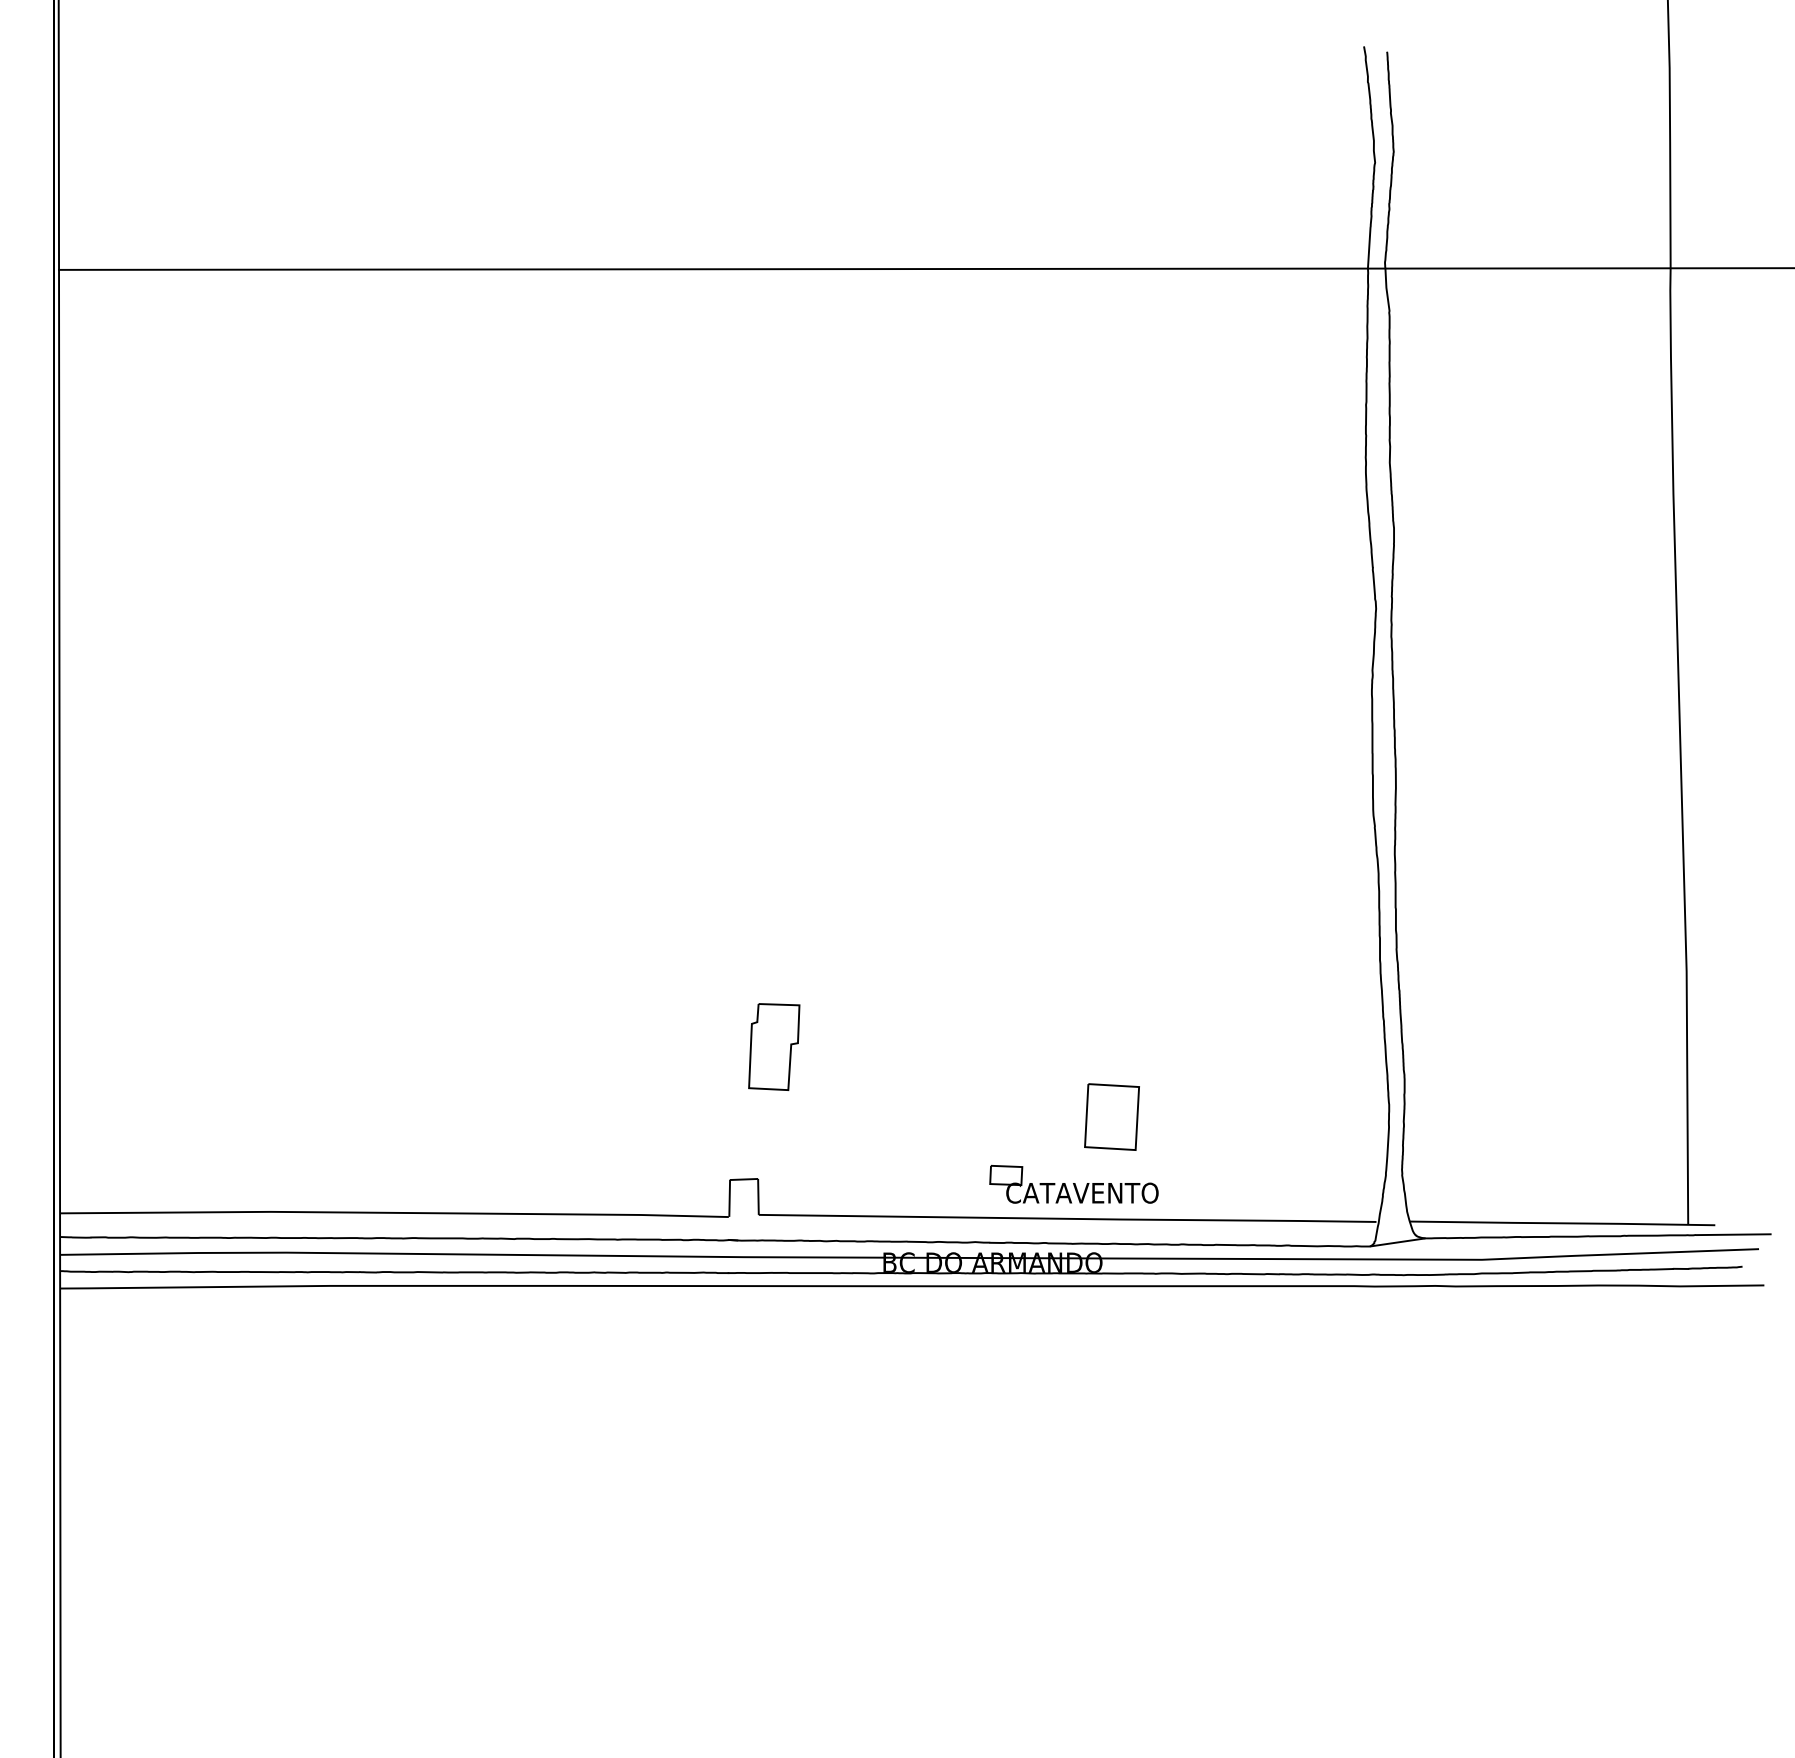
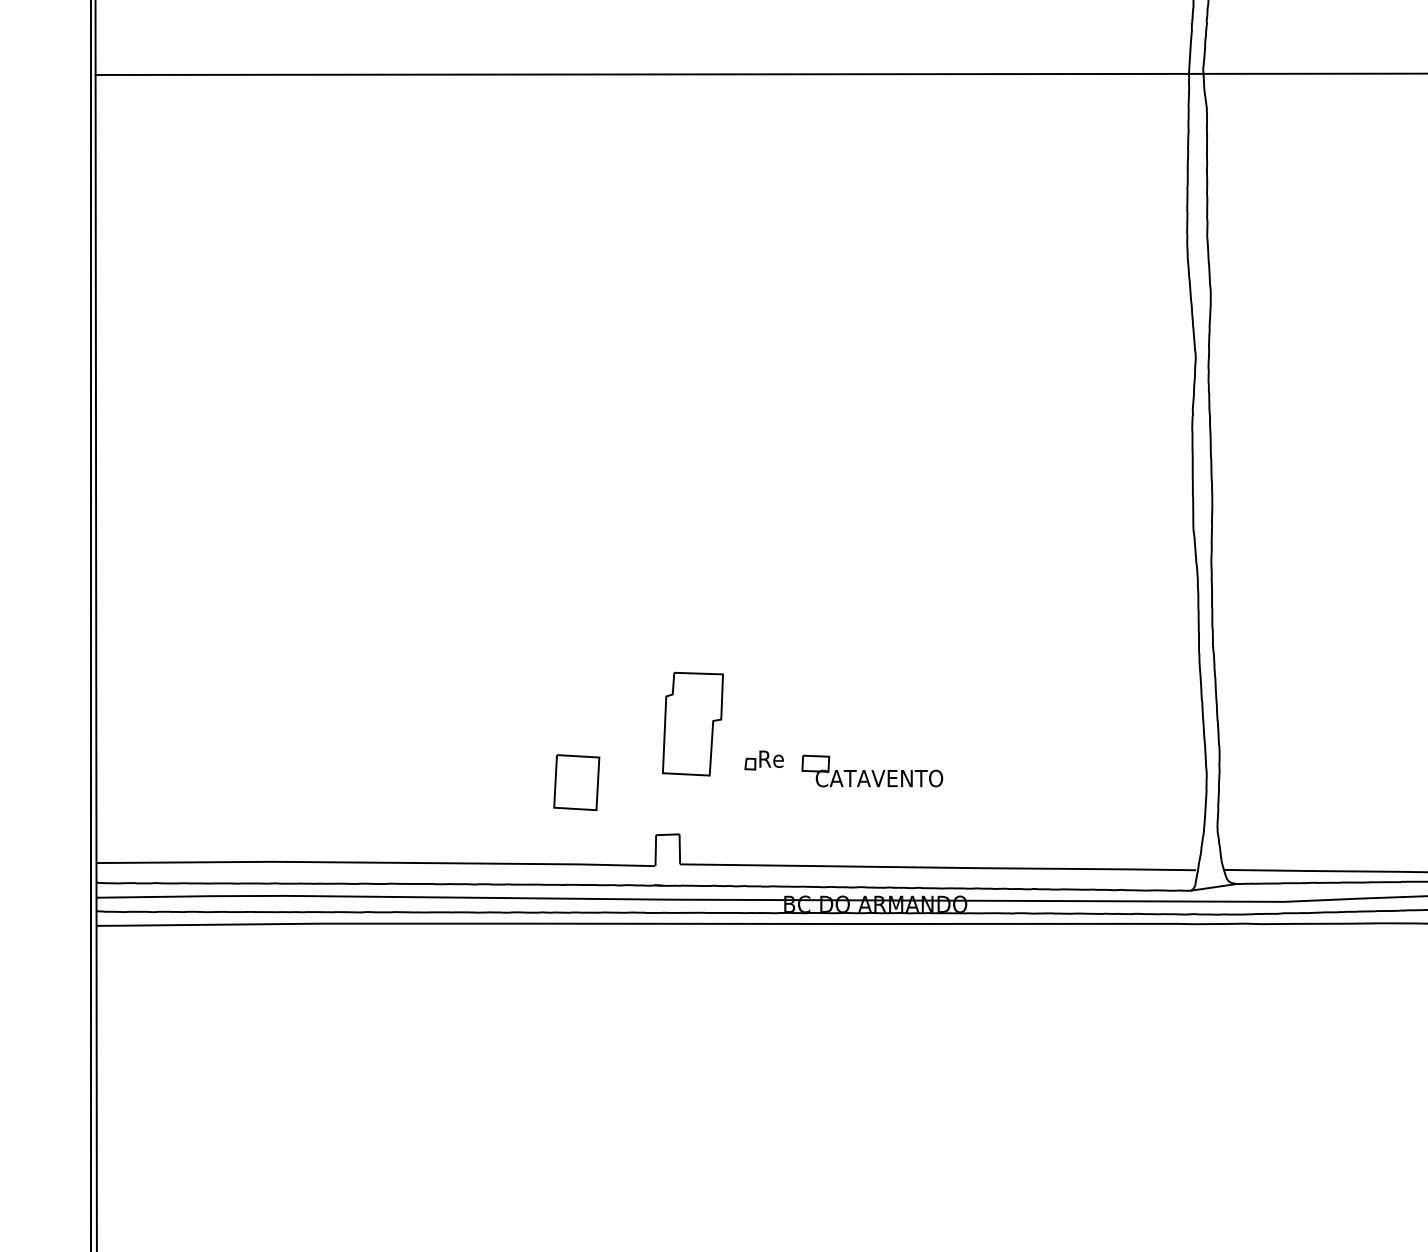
part: (774, 1046) -> (693, 723), size x1.43
part: (859, 1090) -> (764, 760), added
part: (1111, 1116) -> (576, 782), moved
part: (1073, 1184) -> (872, 771), moved

